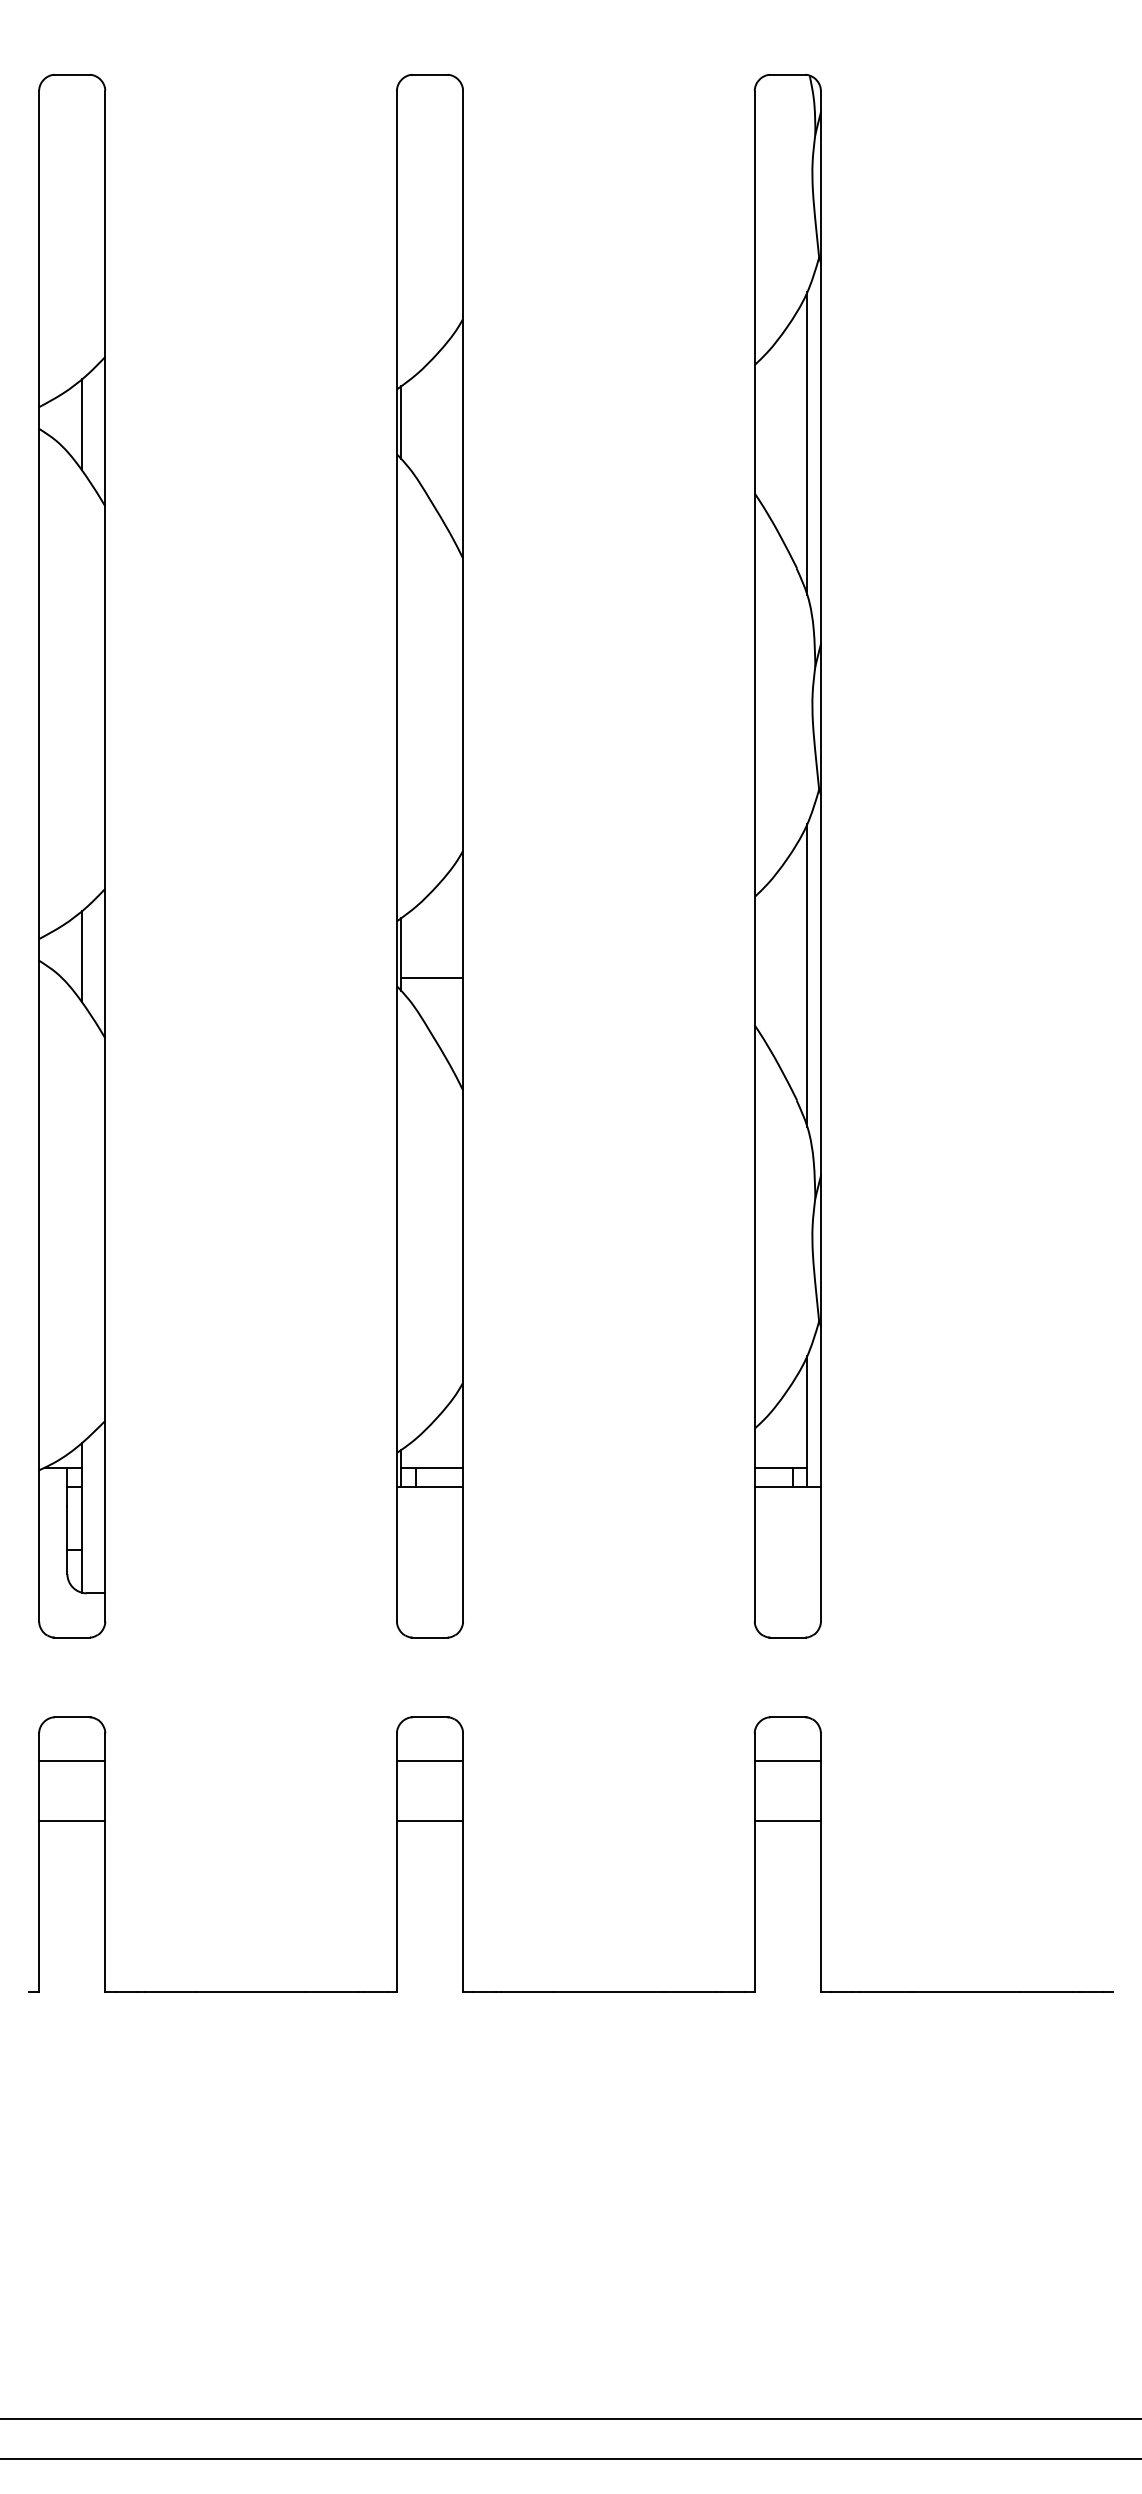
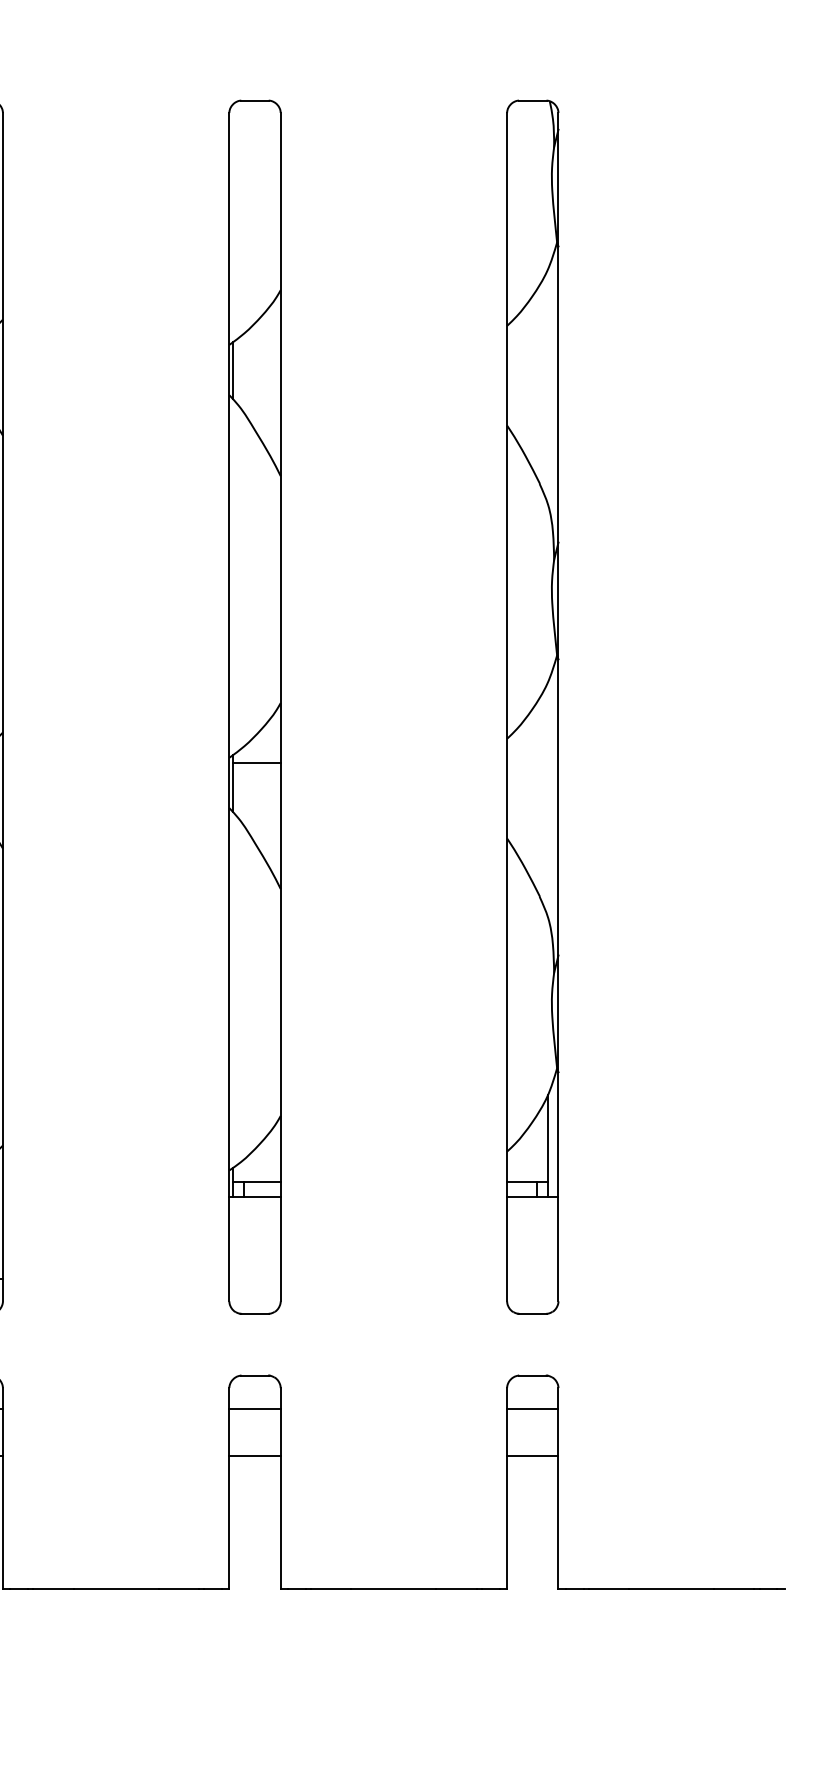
line: (807, 443) -> (548, 386), removed
line: (807, 975) -> (548, 799), removed
line: (432, 977) -> (256, 762), moved

